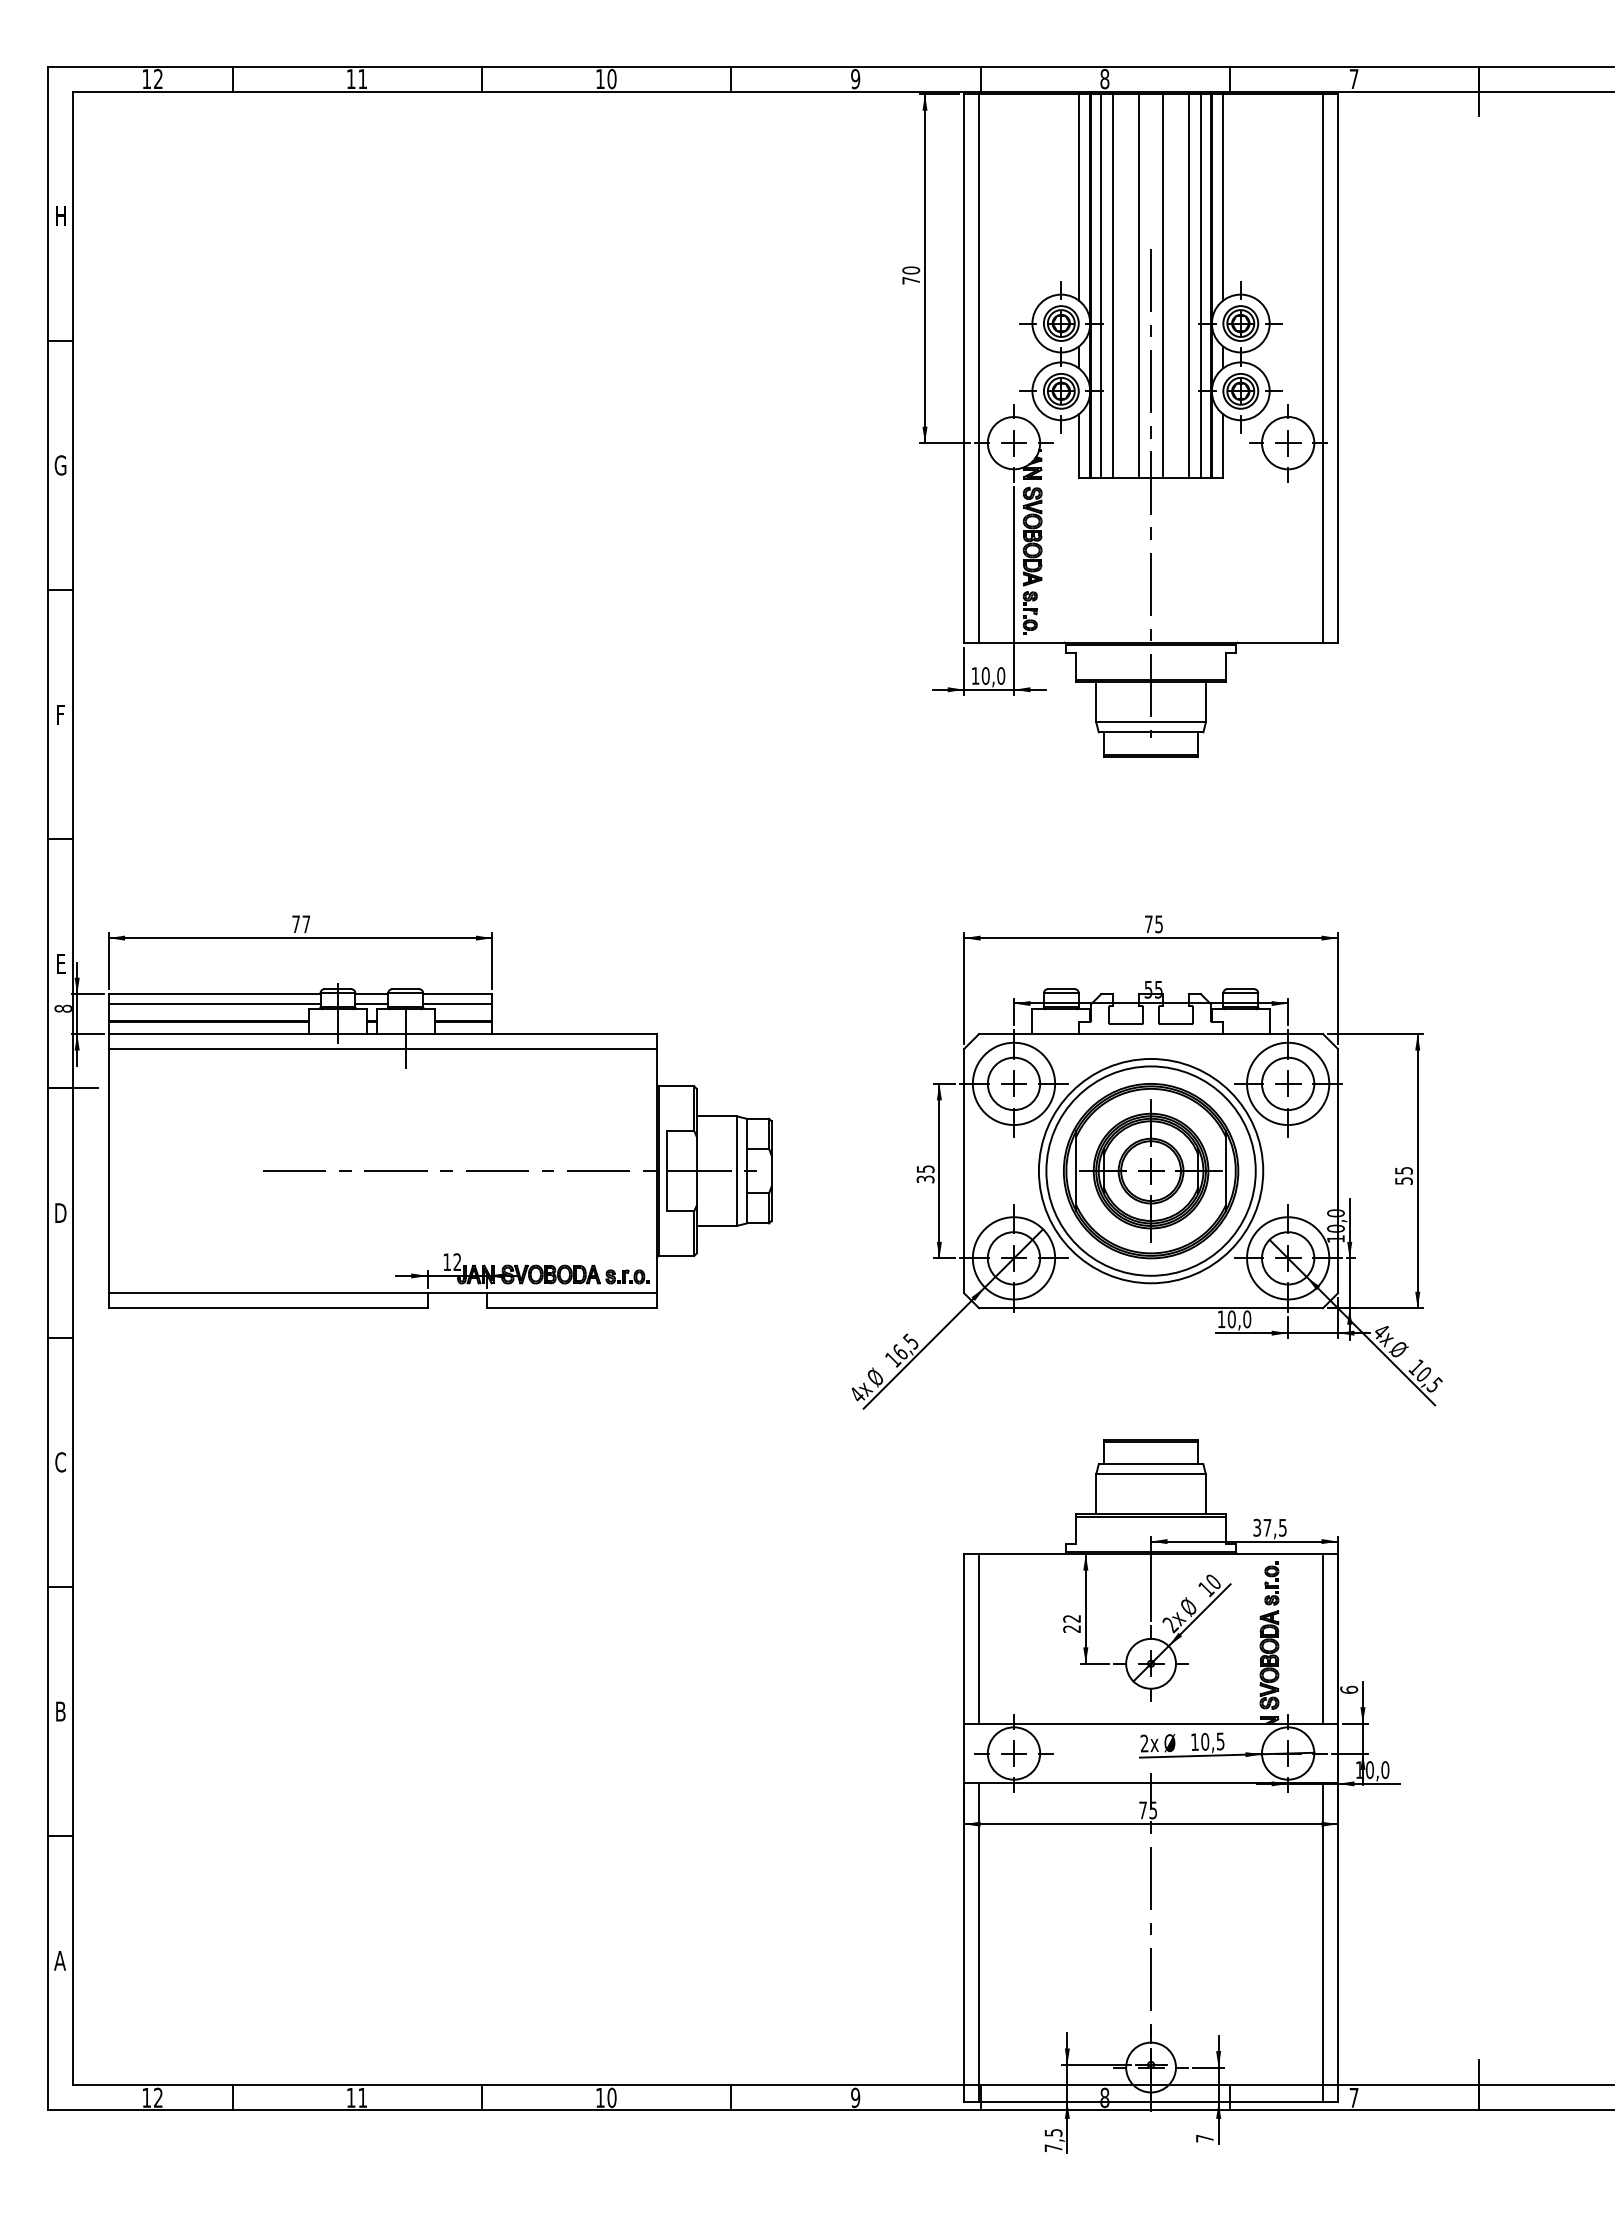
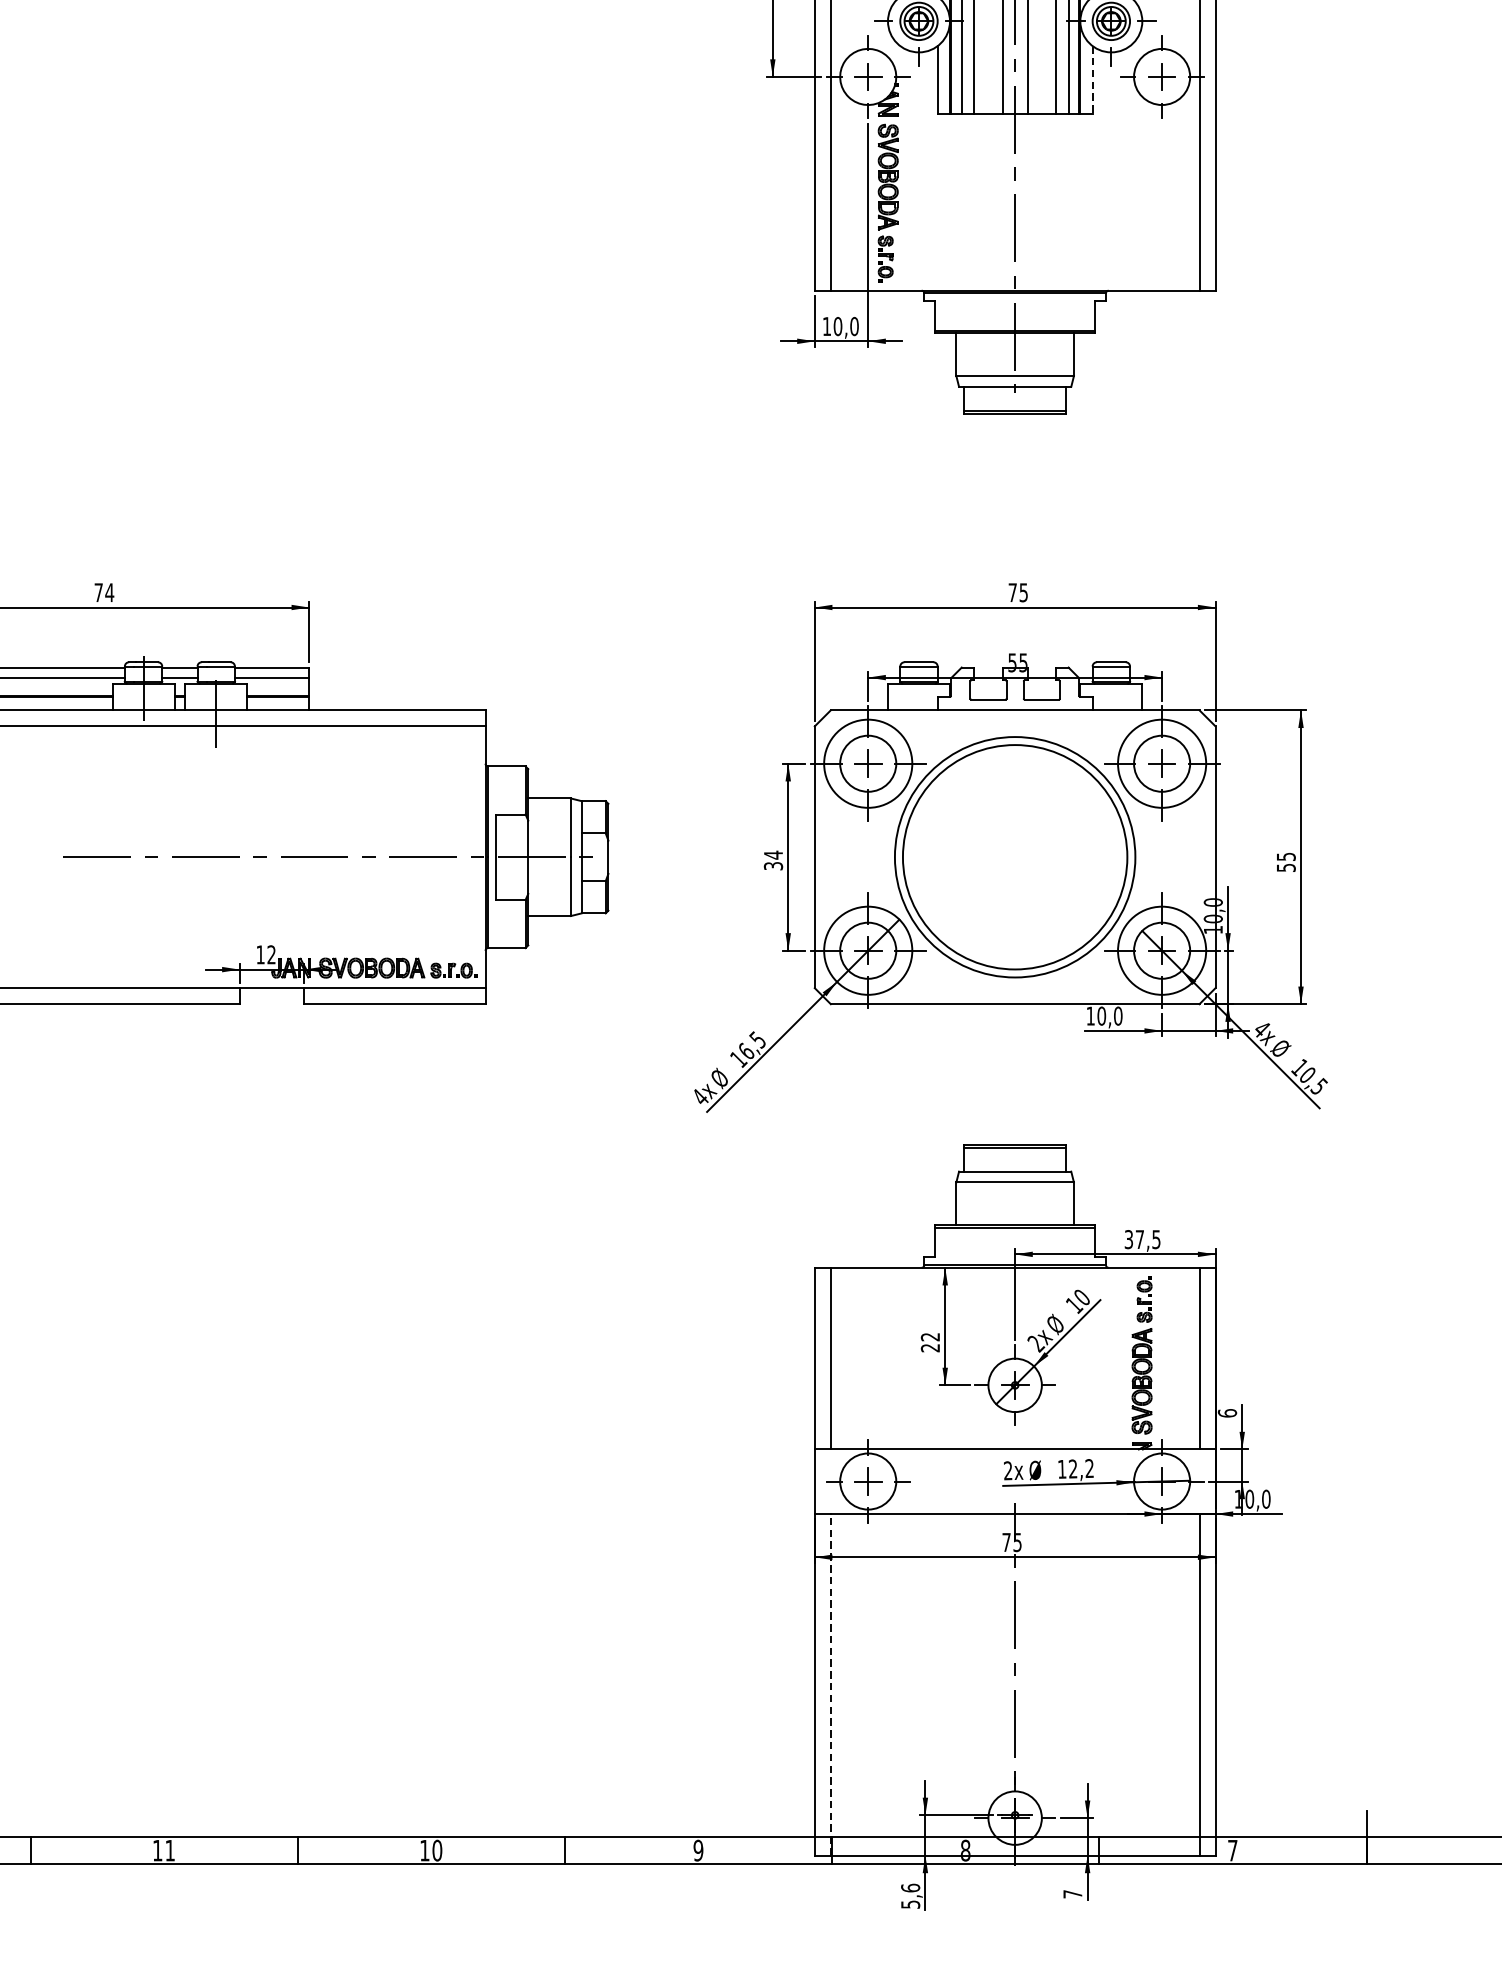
line: (1223, 446) -> (1092, 80), solid -> dashed
text: (306, 923) -> (109, 591), 77 -> 74
text: (925, 1169) -> (773, 855), 35 -> 34
part: (1151, 1171) -> (1015, 857), removed
text: (1212, 1741) -> (1081, 1468), 10,5 -> 12,2
line: (979, 1942) -> (831, 1684), solid -> dashed
text: (1053, 2140) -> (910, 1896), 7,5 -> 5,6

